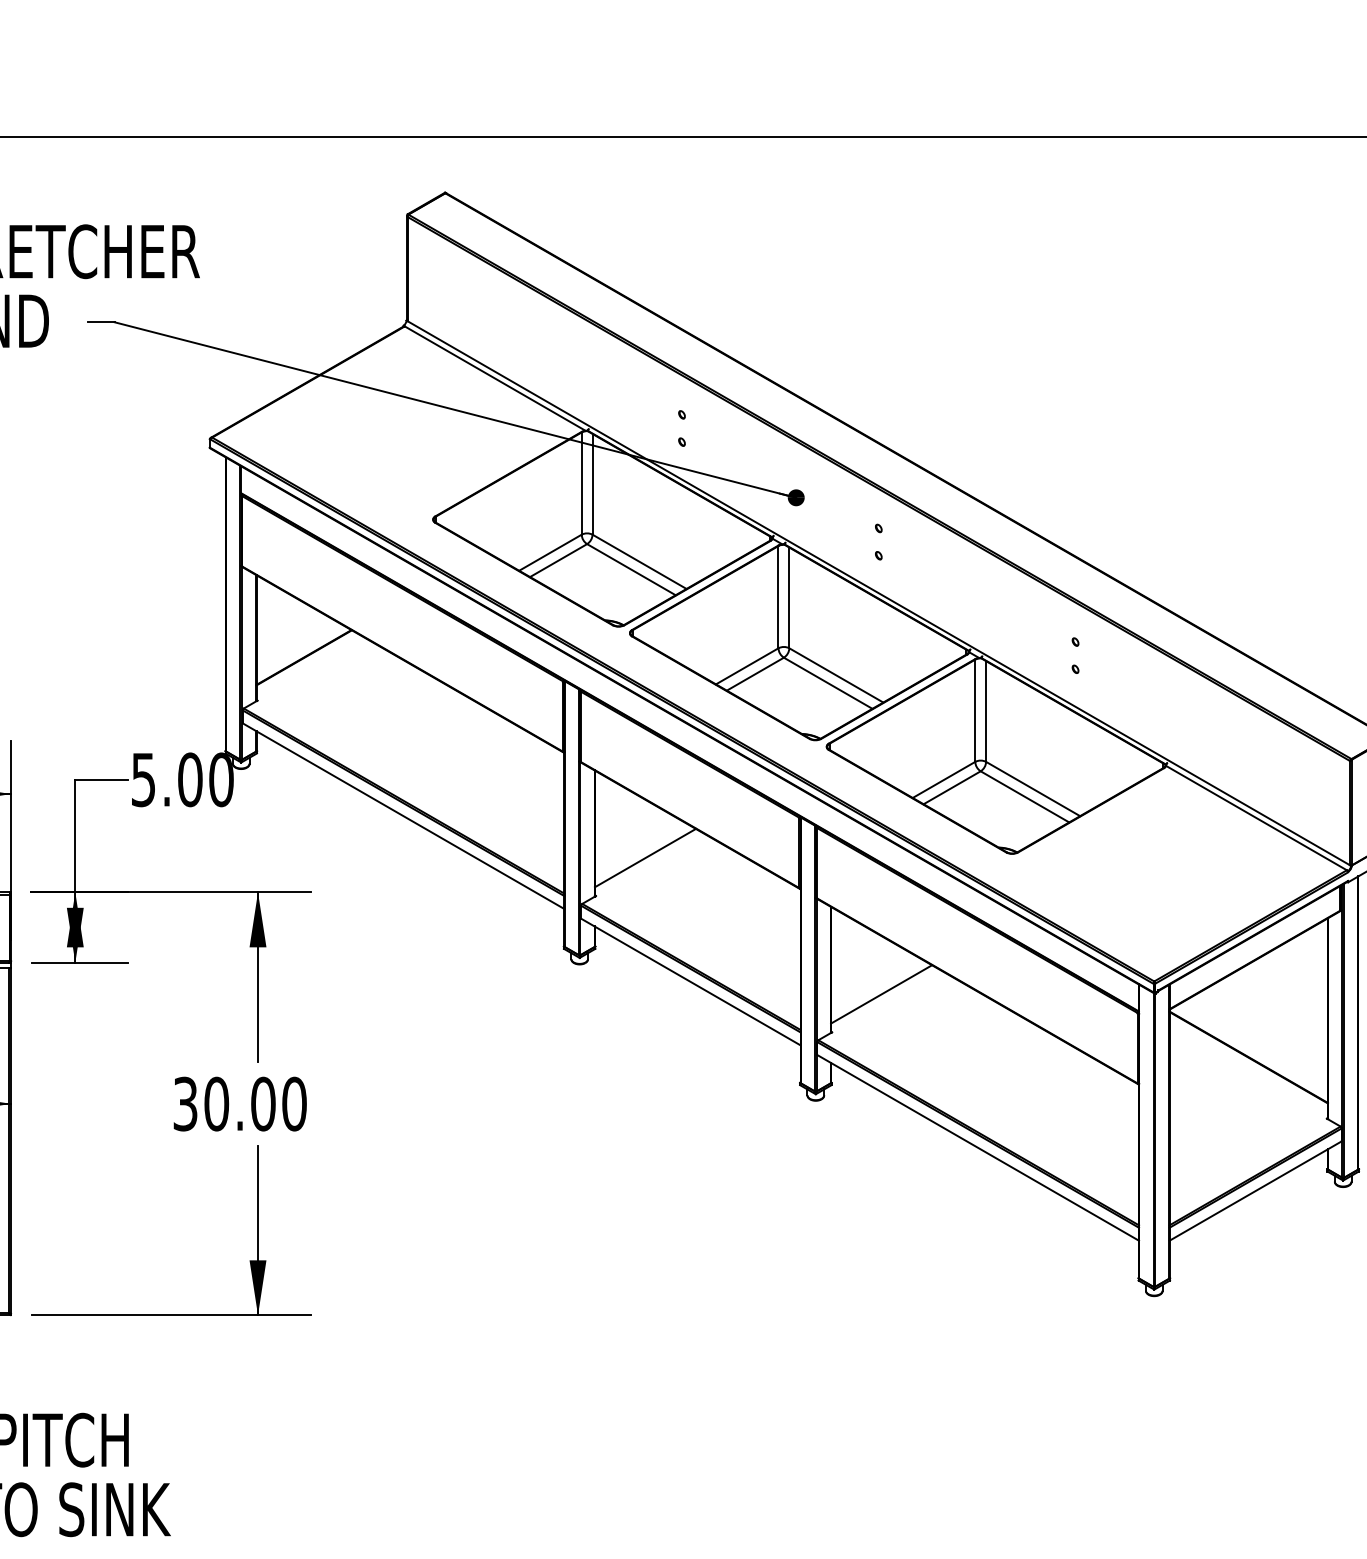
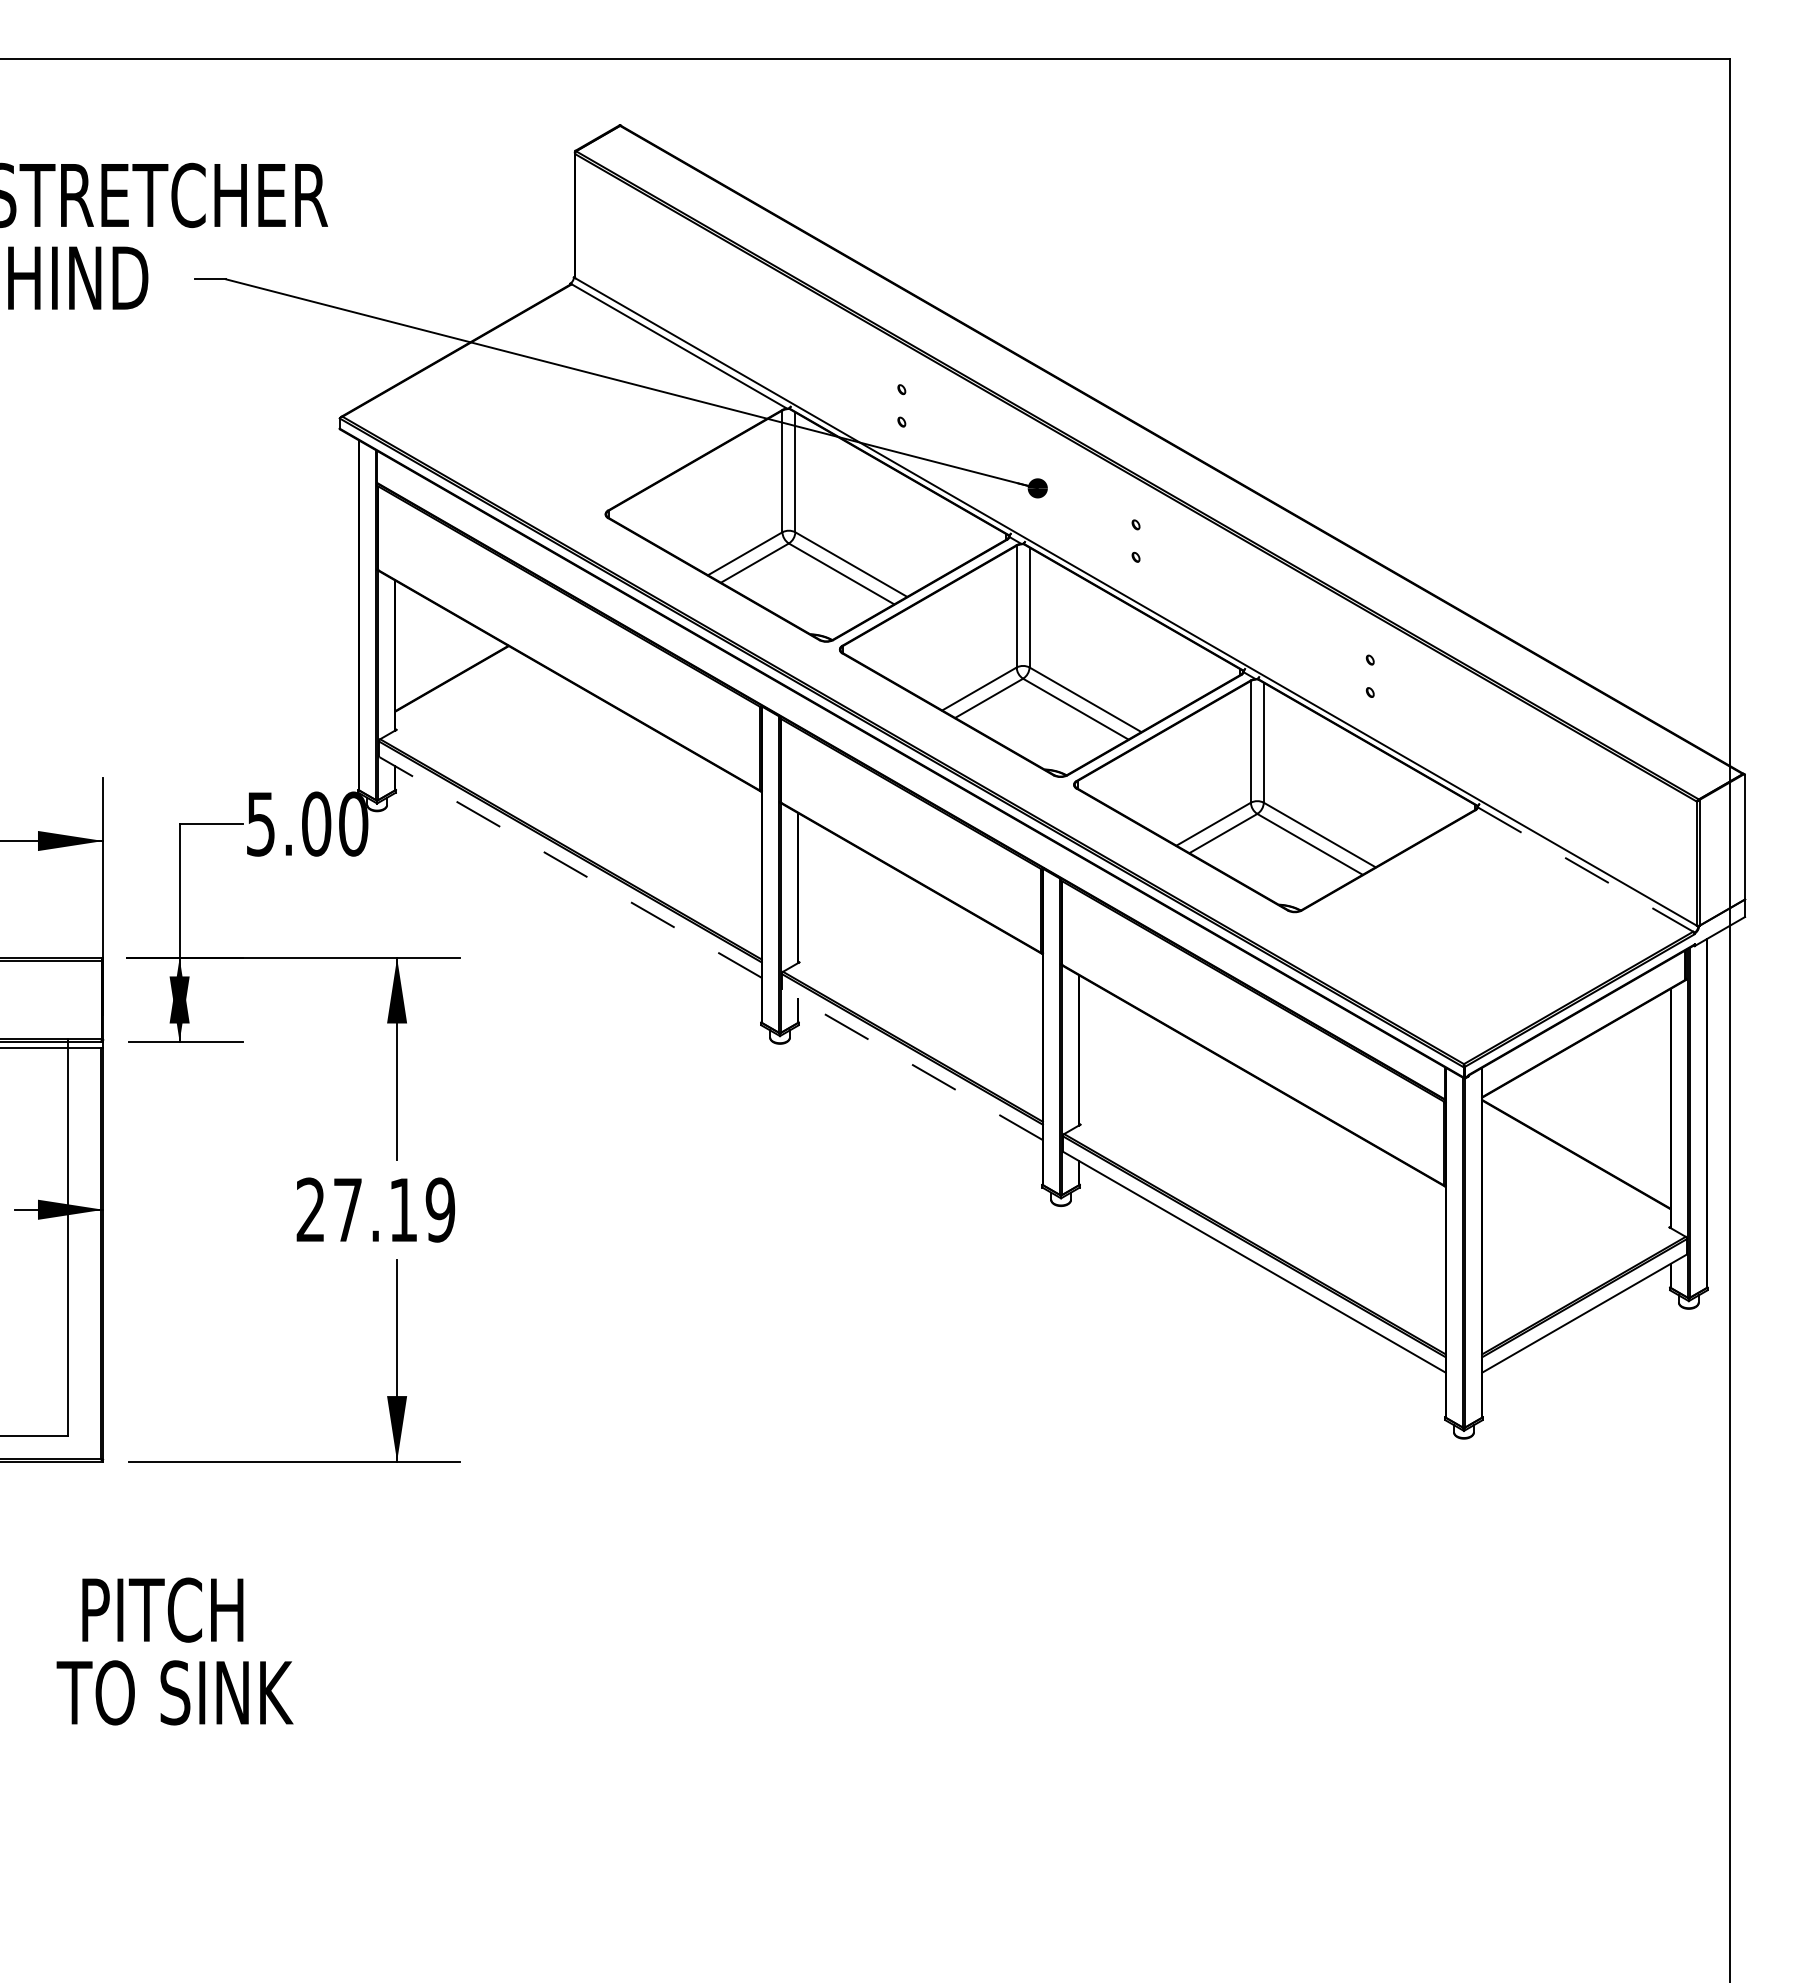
line: (403, 816) -> (570, 867), solid -> dashed
line: (1257, 817) -> (1586, 869), solid -> dashed
line: (645, 857) -> (858, 916), removed
line: (690, 981) -> (912, 1064), solid -> dashed
line: (881, 994) -> (1139, 1079), removed
text: (239, 1103) -> (375, 1209), 30.00 -> 27.19

